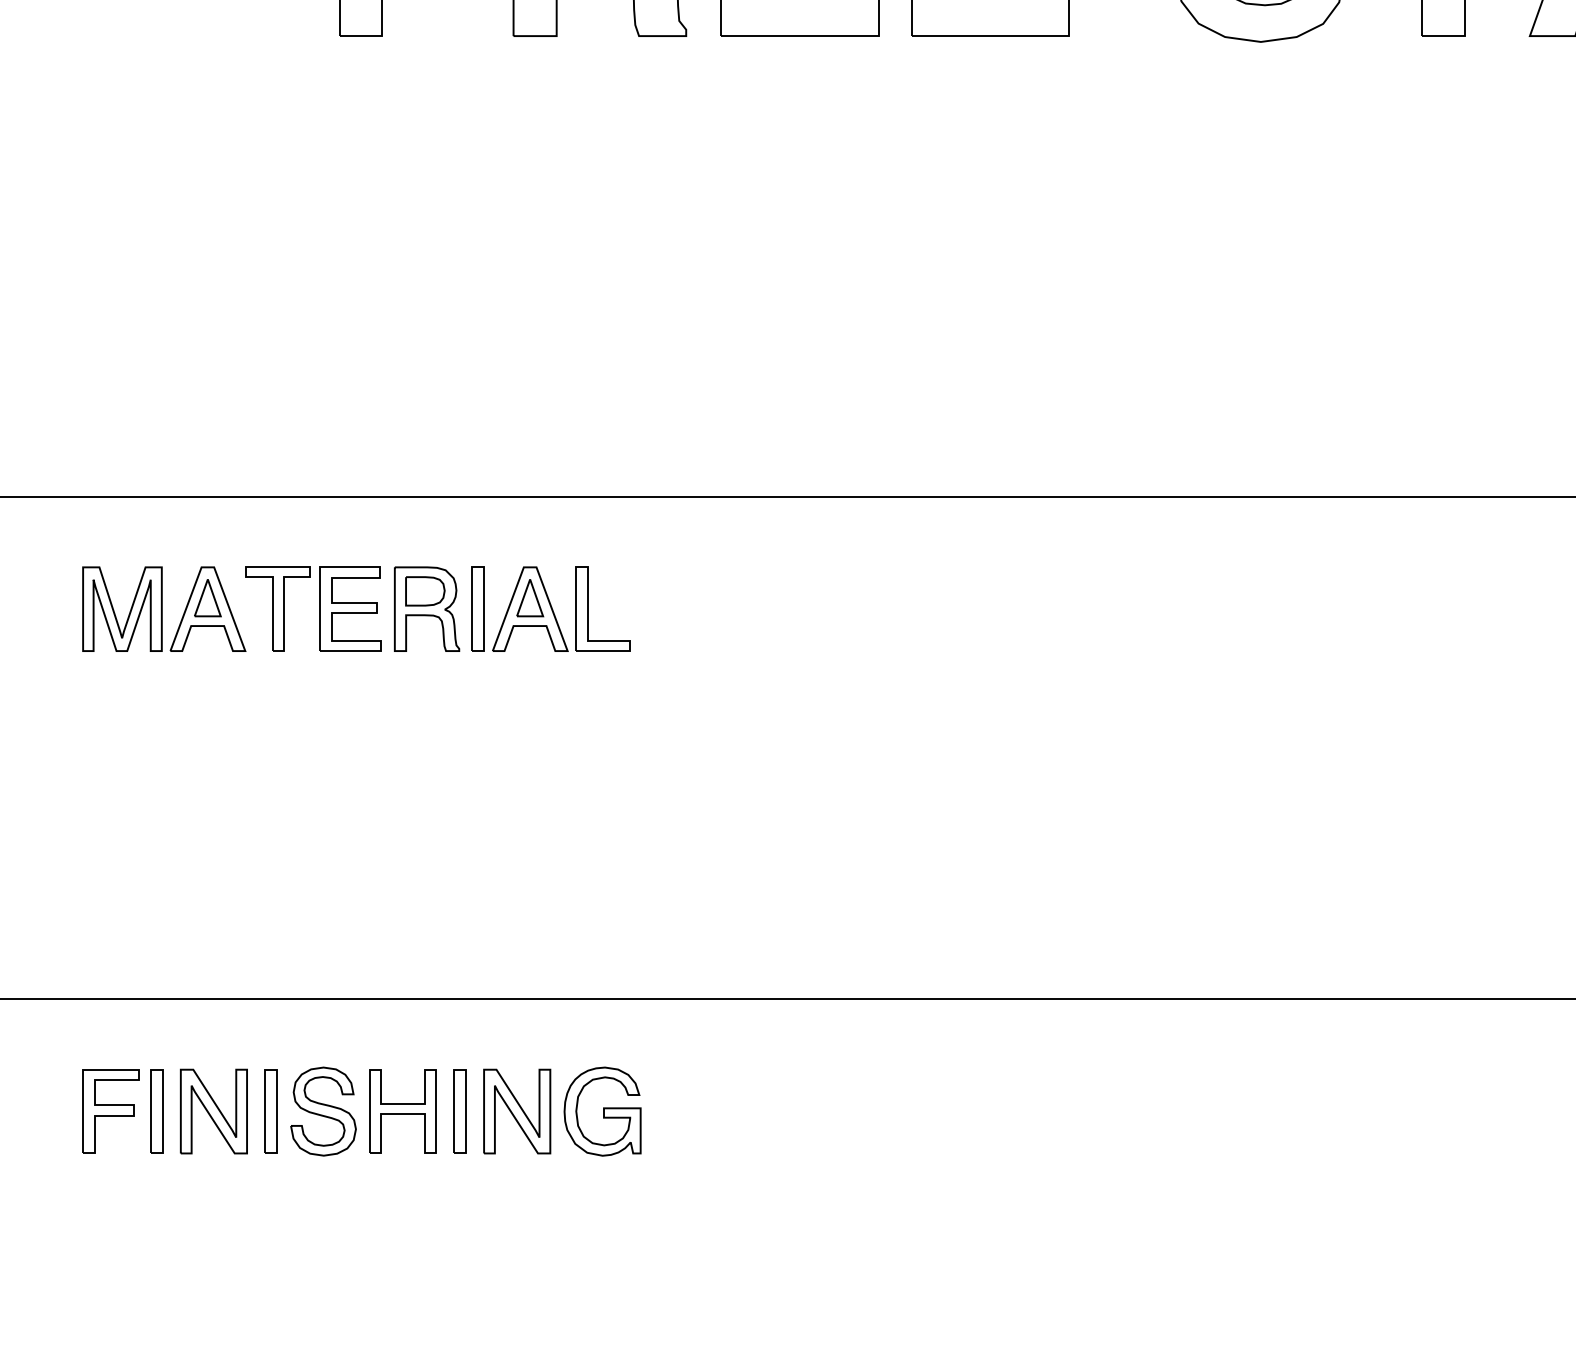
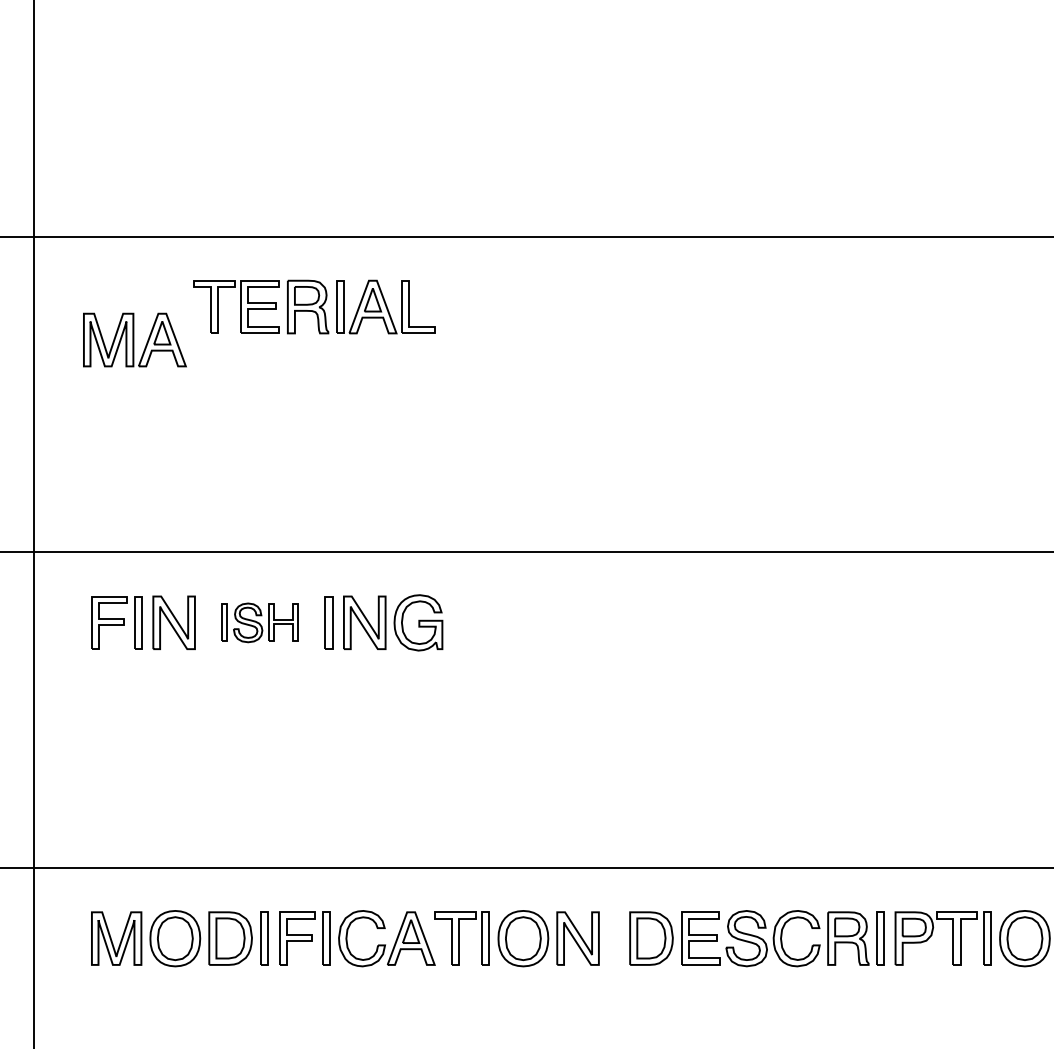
part: (163, 608) -> (134, 339), moved
part: (349, 1111) -> (259, 622), size x0.7

